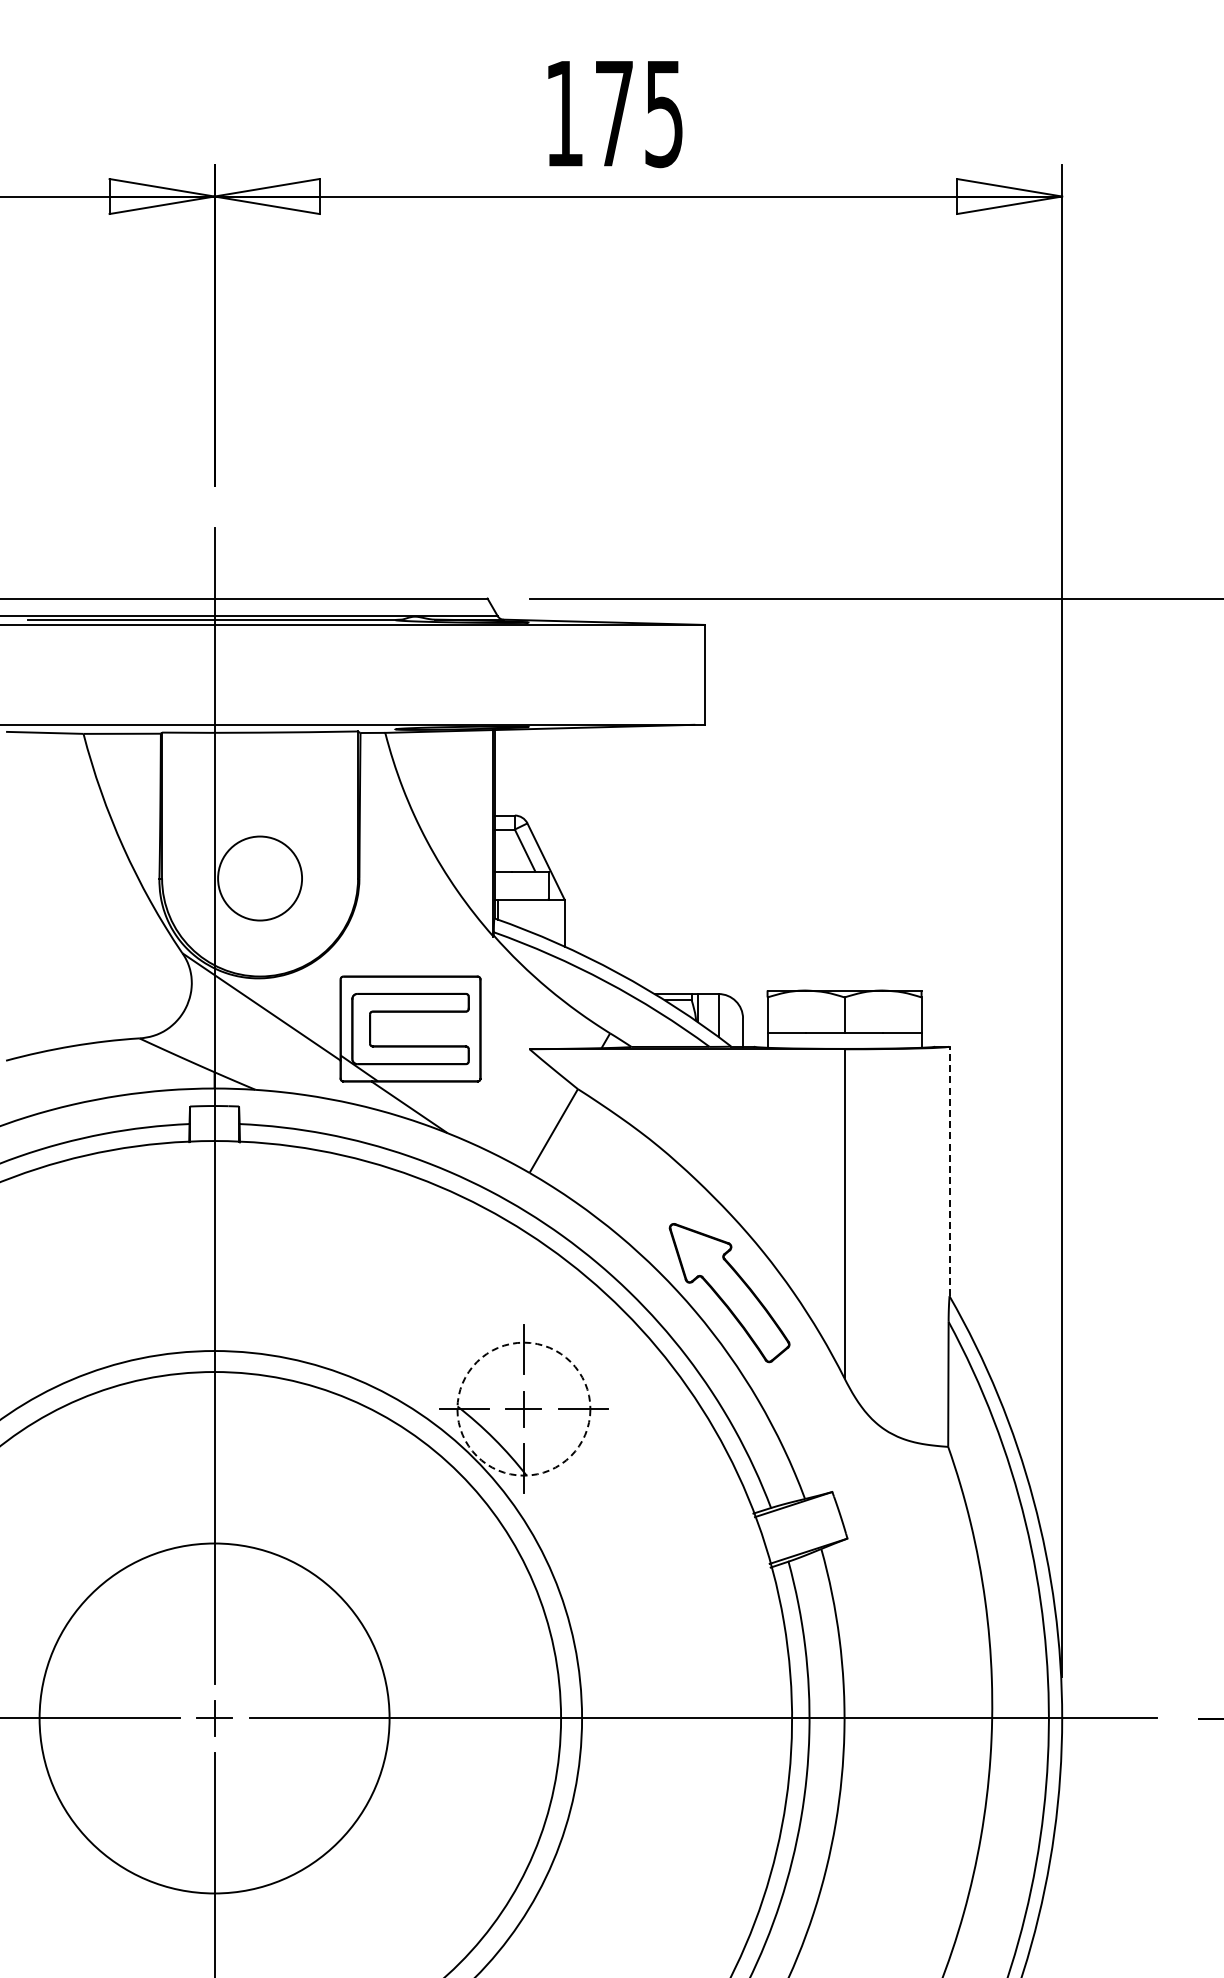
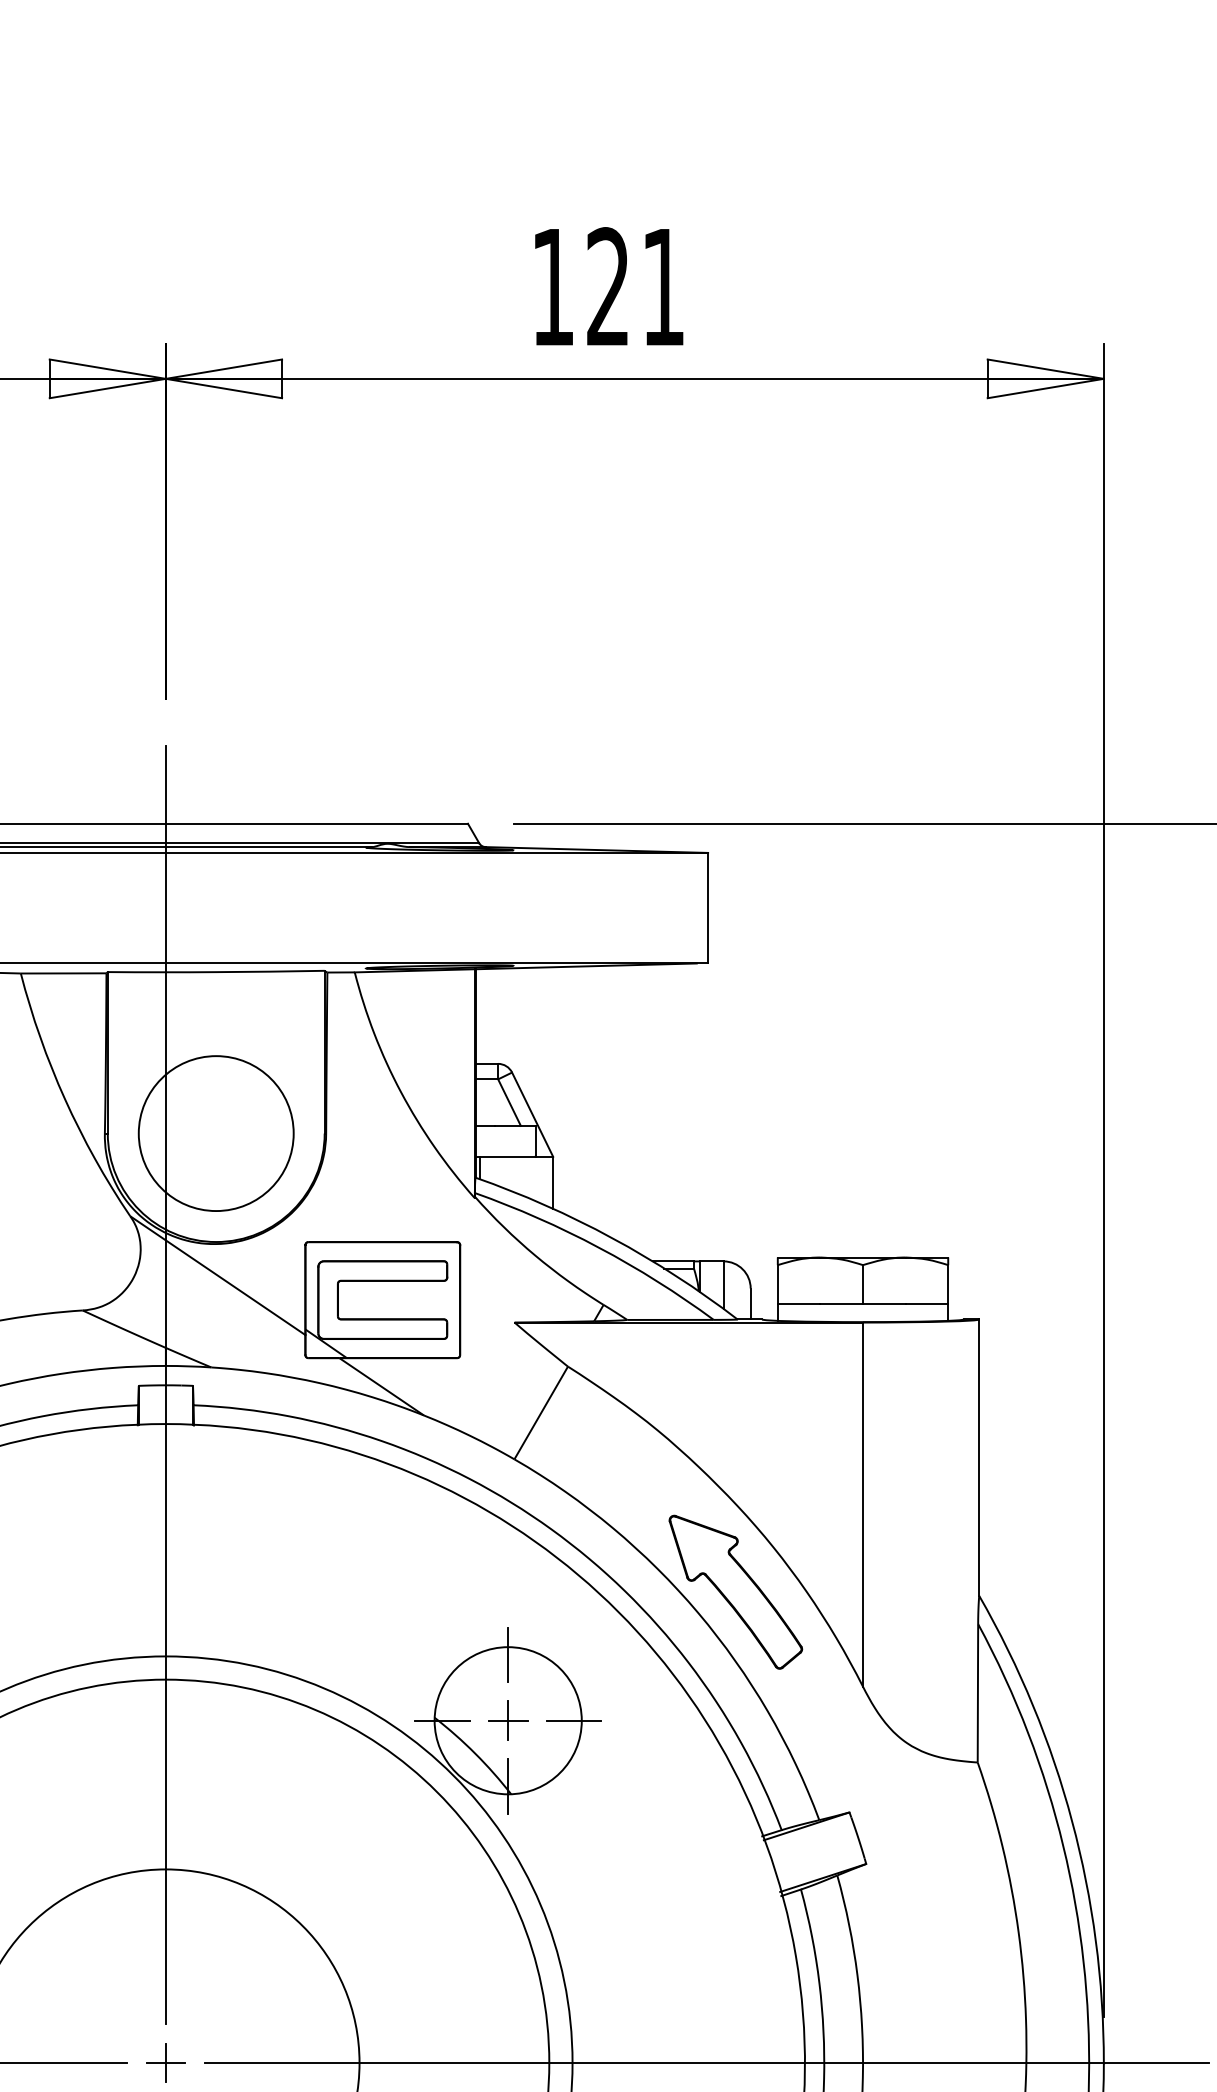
text: (638, 113) -> (634, 286), 175 -> 121
circle: (260, 878) -> (216, 1133), size x1.67
line: (949, 1171) -> (979, 1457), dashed -> solid
circle: (523, 1408) -> (507, 1720), dashed -> solid

